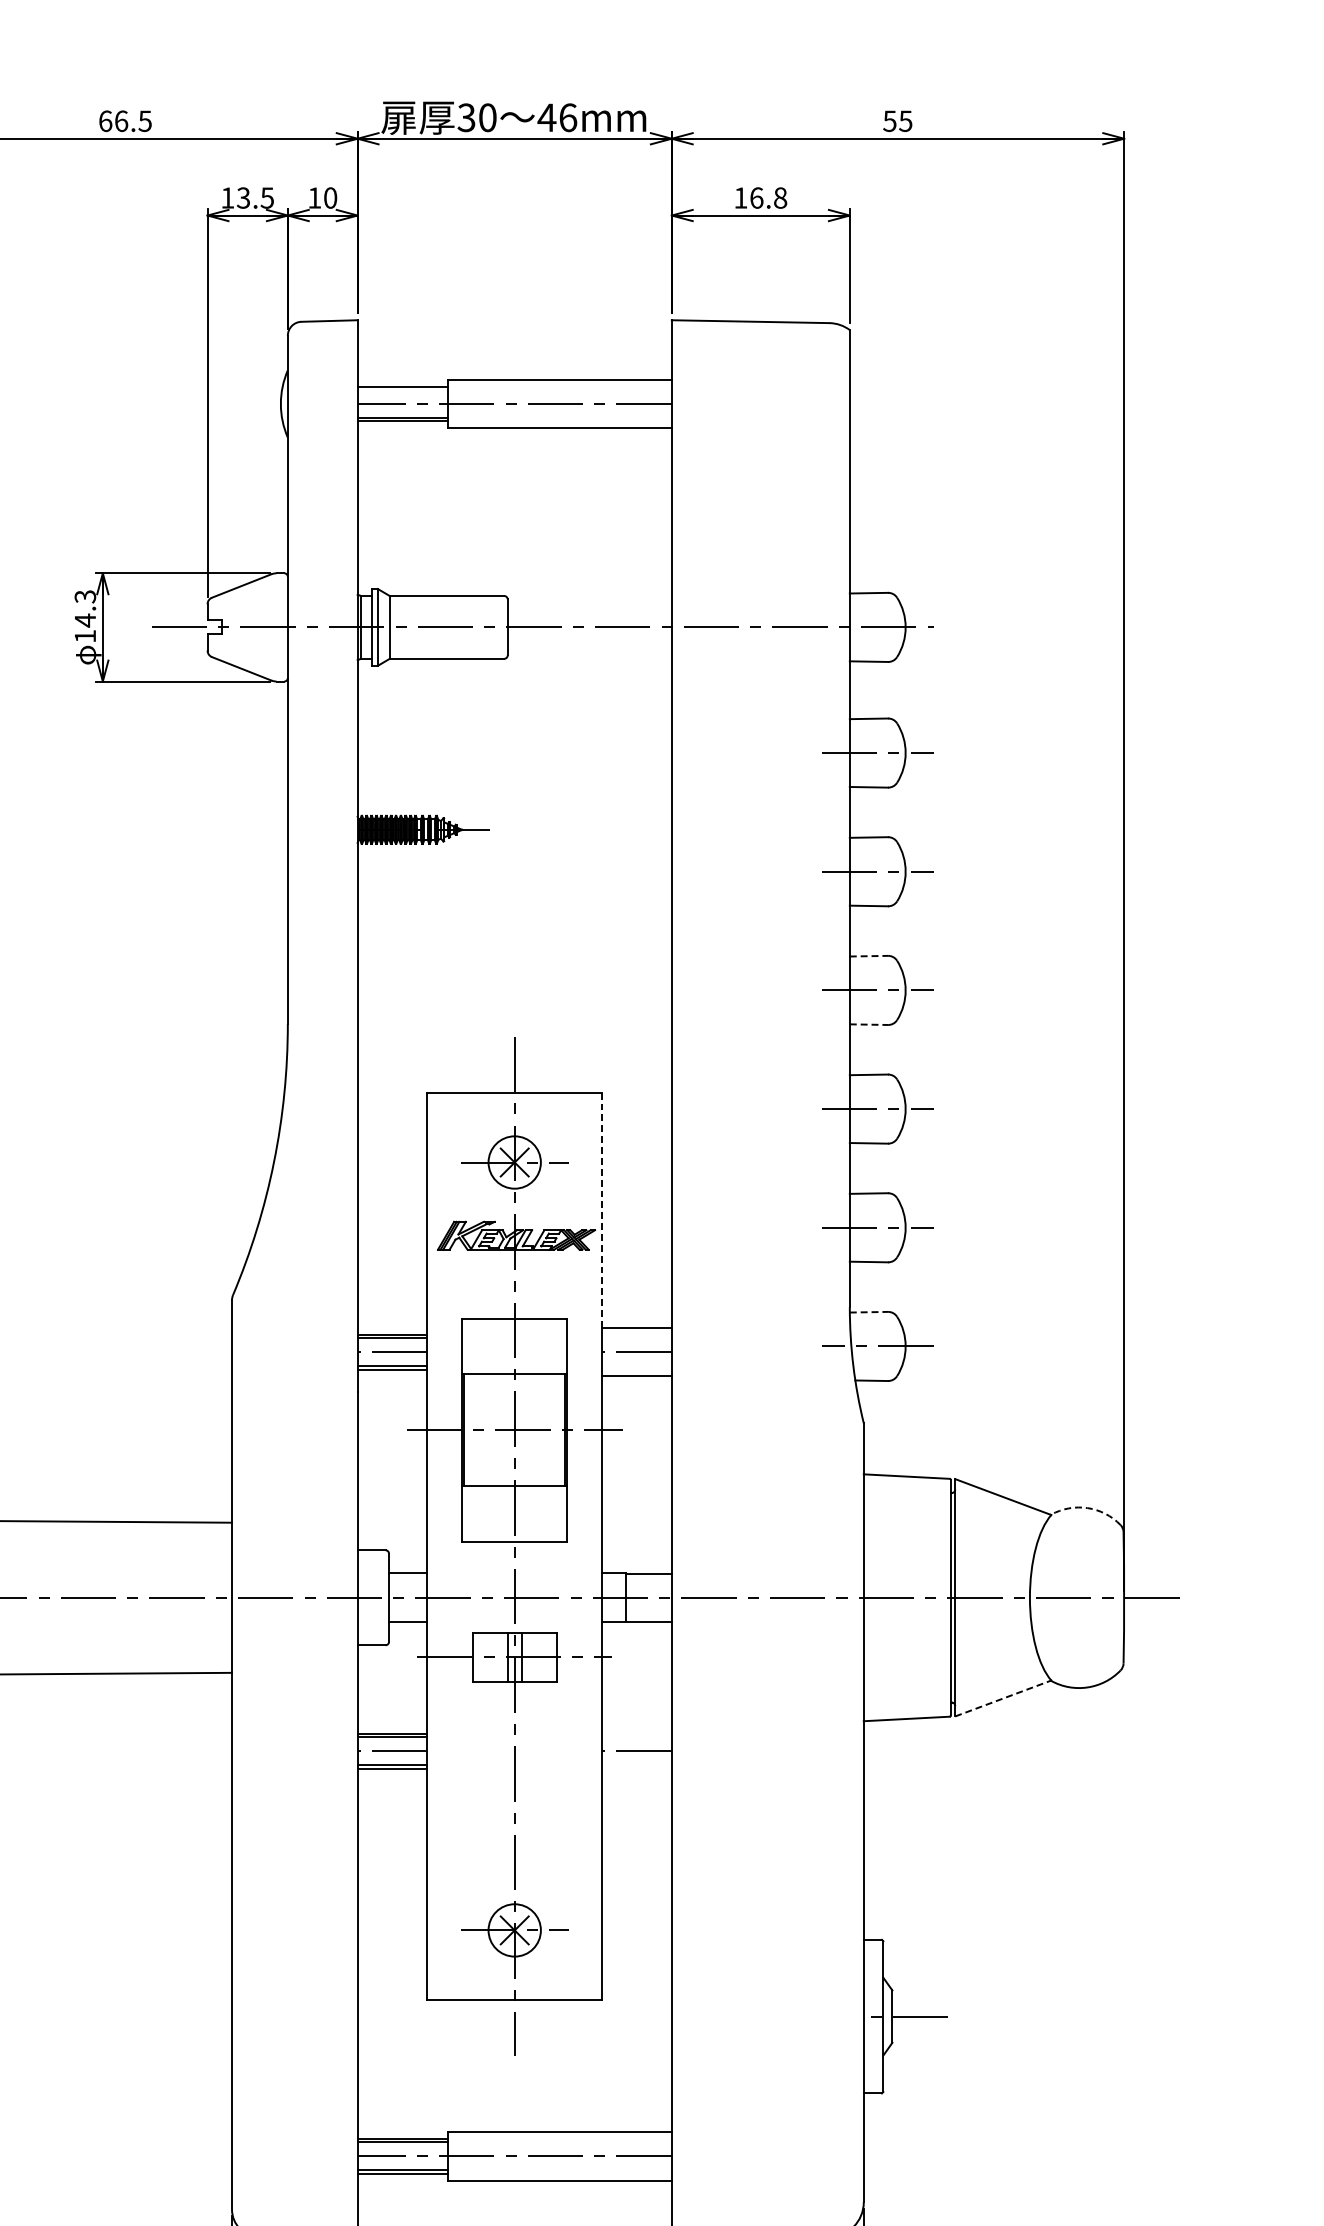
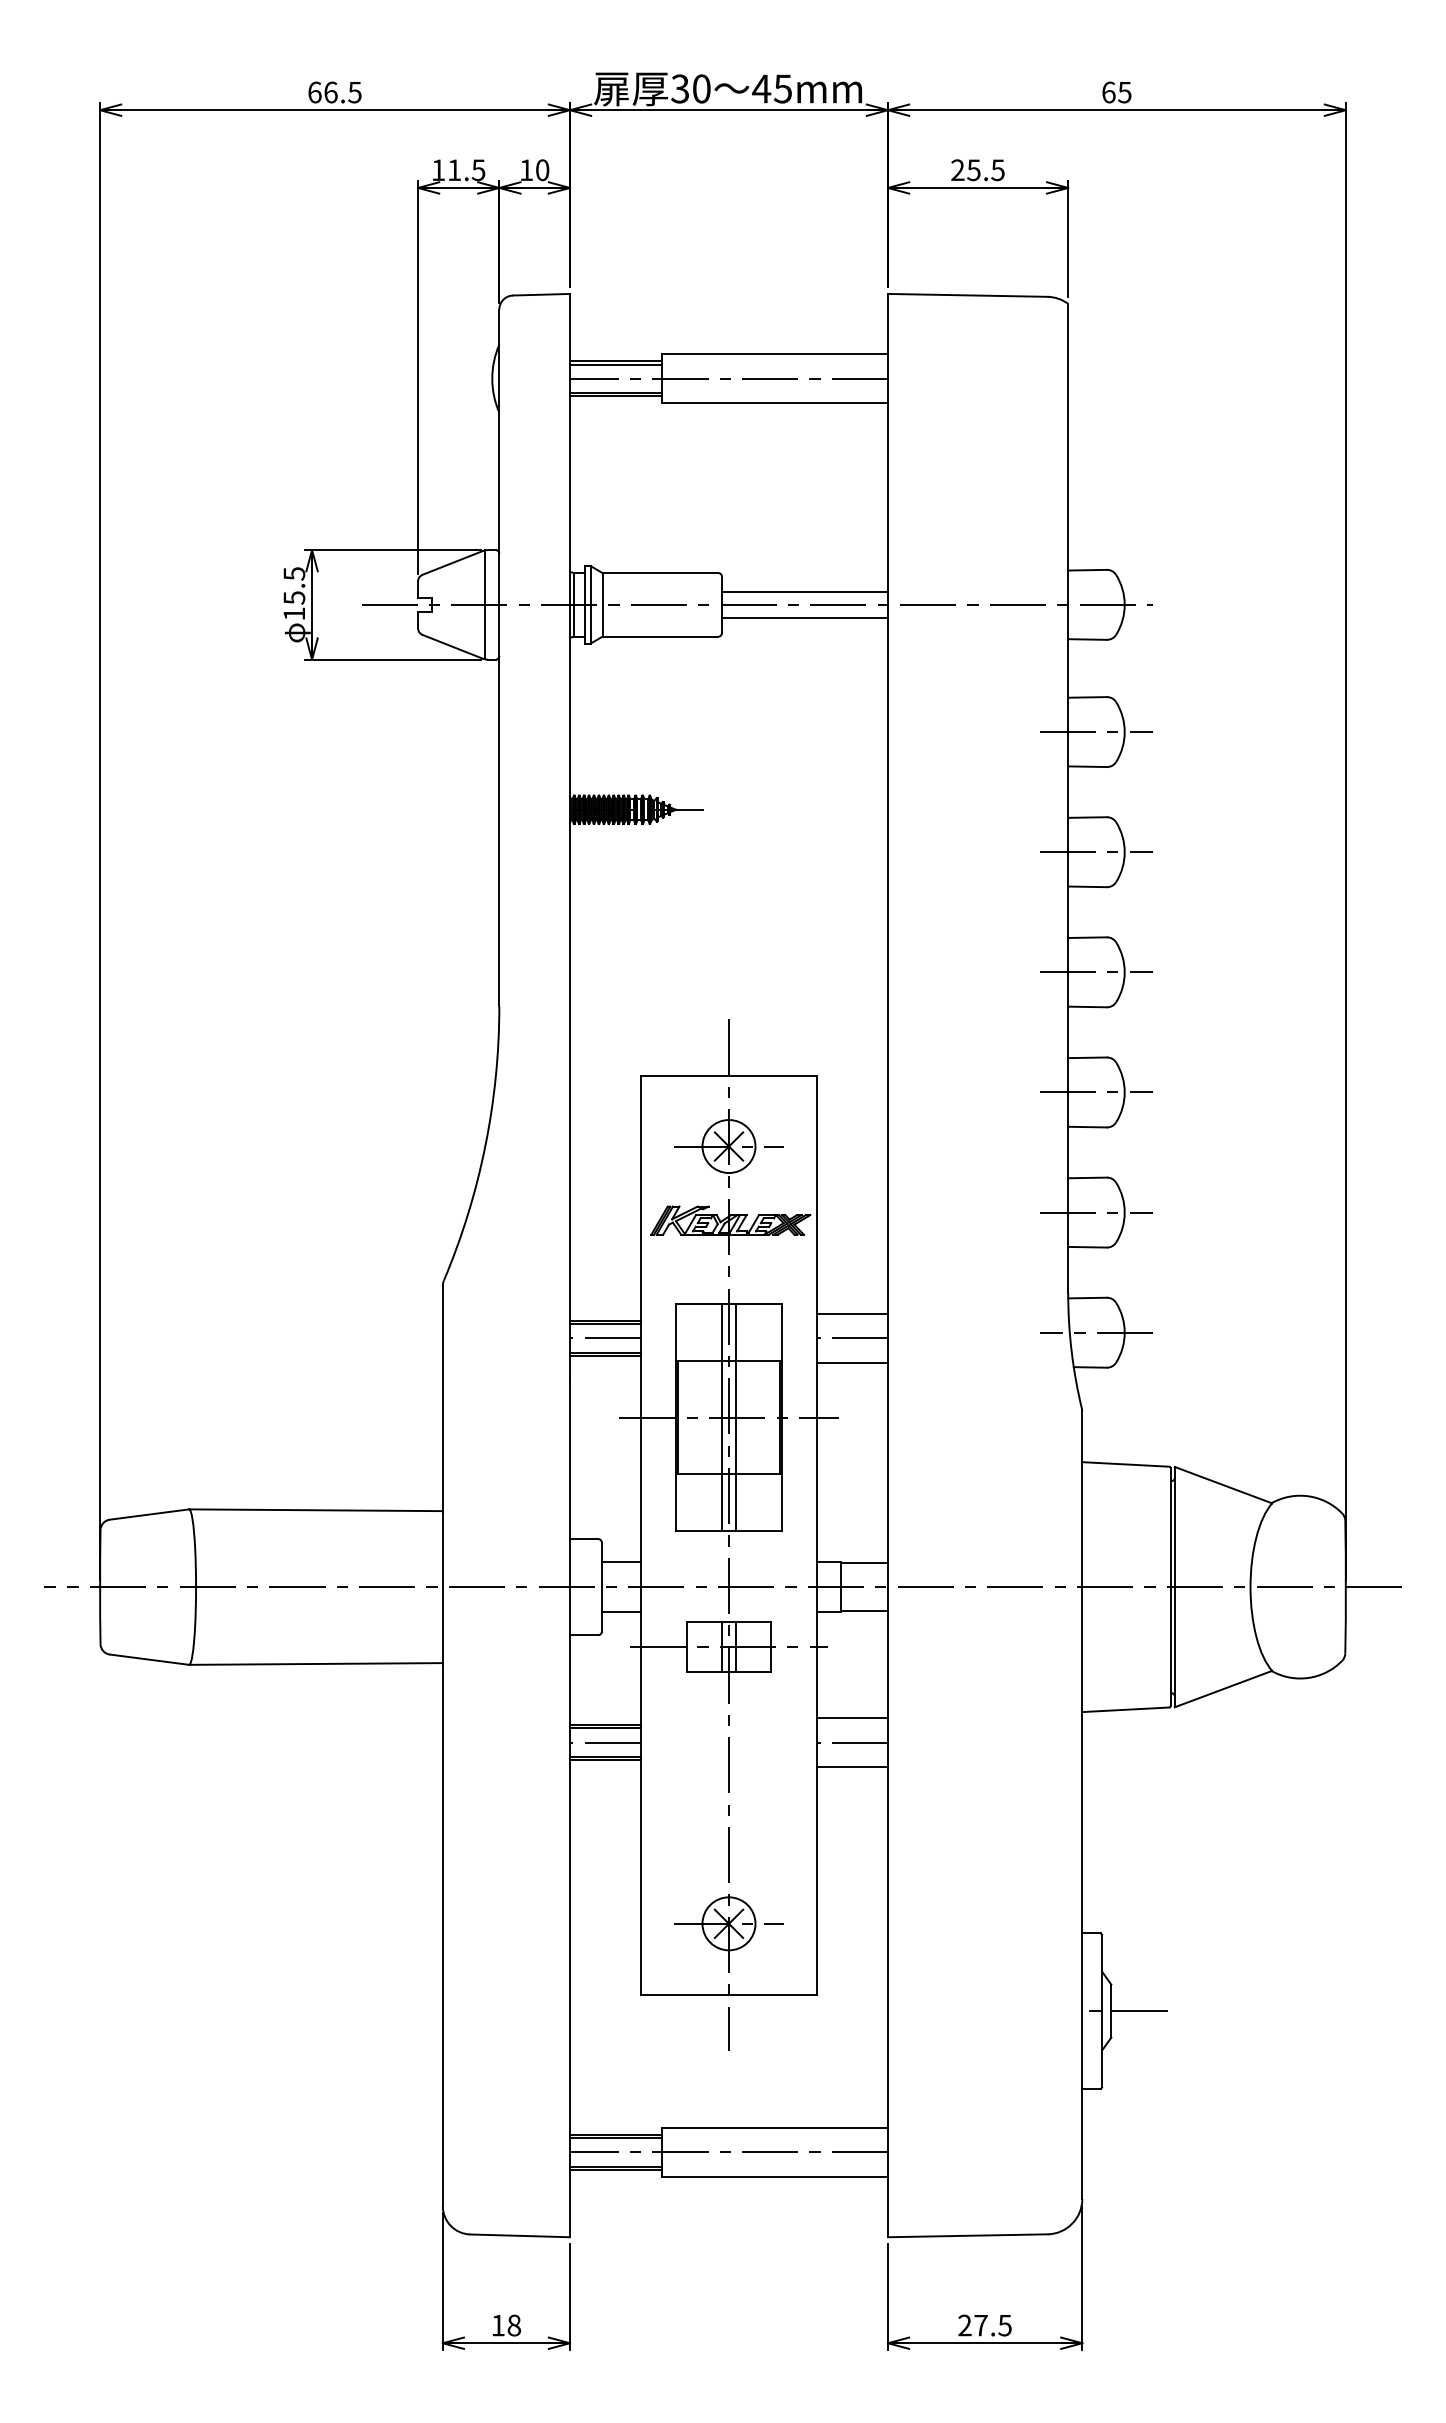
text: (567, 117) -> (782, 88), 46mm -> 45mm
text: (889, 121) -> (1108, 92), 55 -> 65
text: (242, 198) -> (453, 170), 13.5 -> 11.5
text: (760, 198) -> (977, 170), 16.8 -> 25.5
line: (402, 389) -> (615, 364), added
text: (85, 609) -> (294, 586), 14.3 -> 15.5
line: (589, 615) -> (804, 592), added
line: (274, 627) -> (485, 604), added
line: (589, 639) -> (804, 617), added
line: (869, 956) -> (1088, 937), dashed -> solid
line: (869, 1024) -> (1088, 1006), dashed -> solid
line: (602, 1209) -> (817, 1194), dashed -> solid
line: (869, 1312) -> (1088, 1298), dashed -> solid
line: (507, 1430) -> (721, 1417), added
line: (522, 1430) -> (736, 1417), added
arc: (1087, 1508) -> (1308, 1496), dashed -> solid
line: (1003, 1698) -> (1223, 1689), dashed -> solid
line: (636, 1726) -> (852, 1717), added
line: (636, 1775) -> (852, 1767), added

